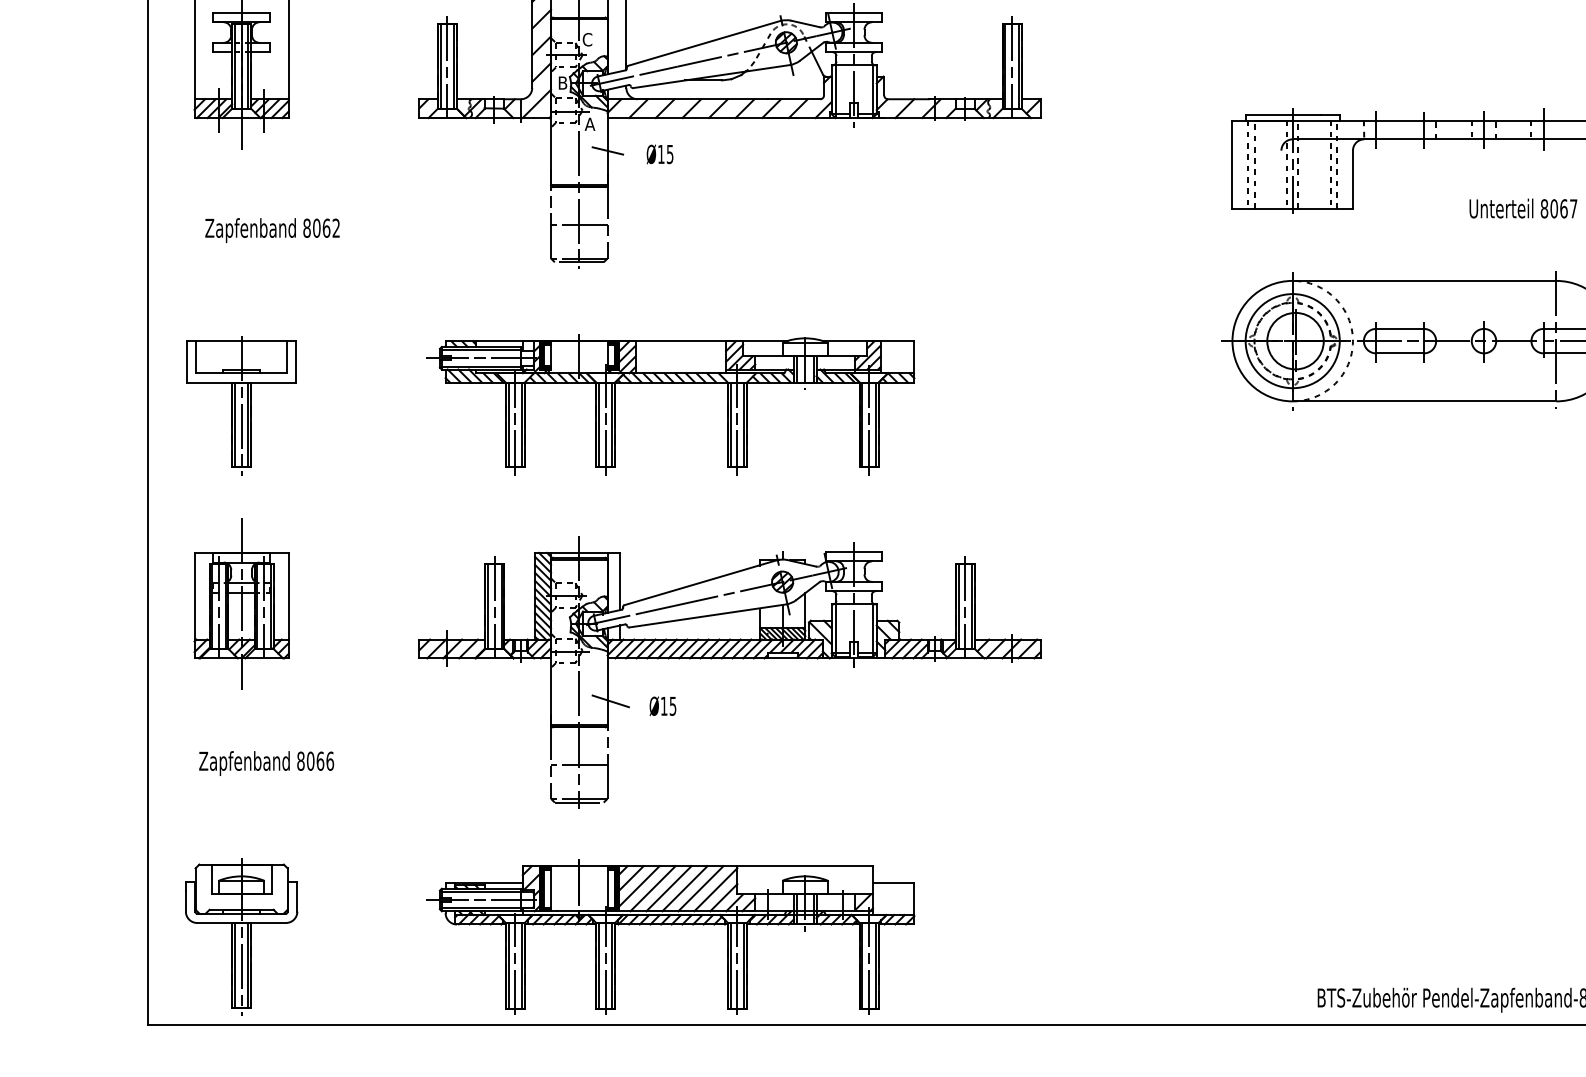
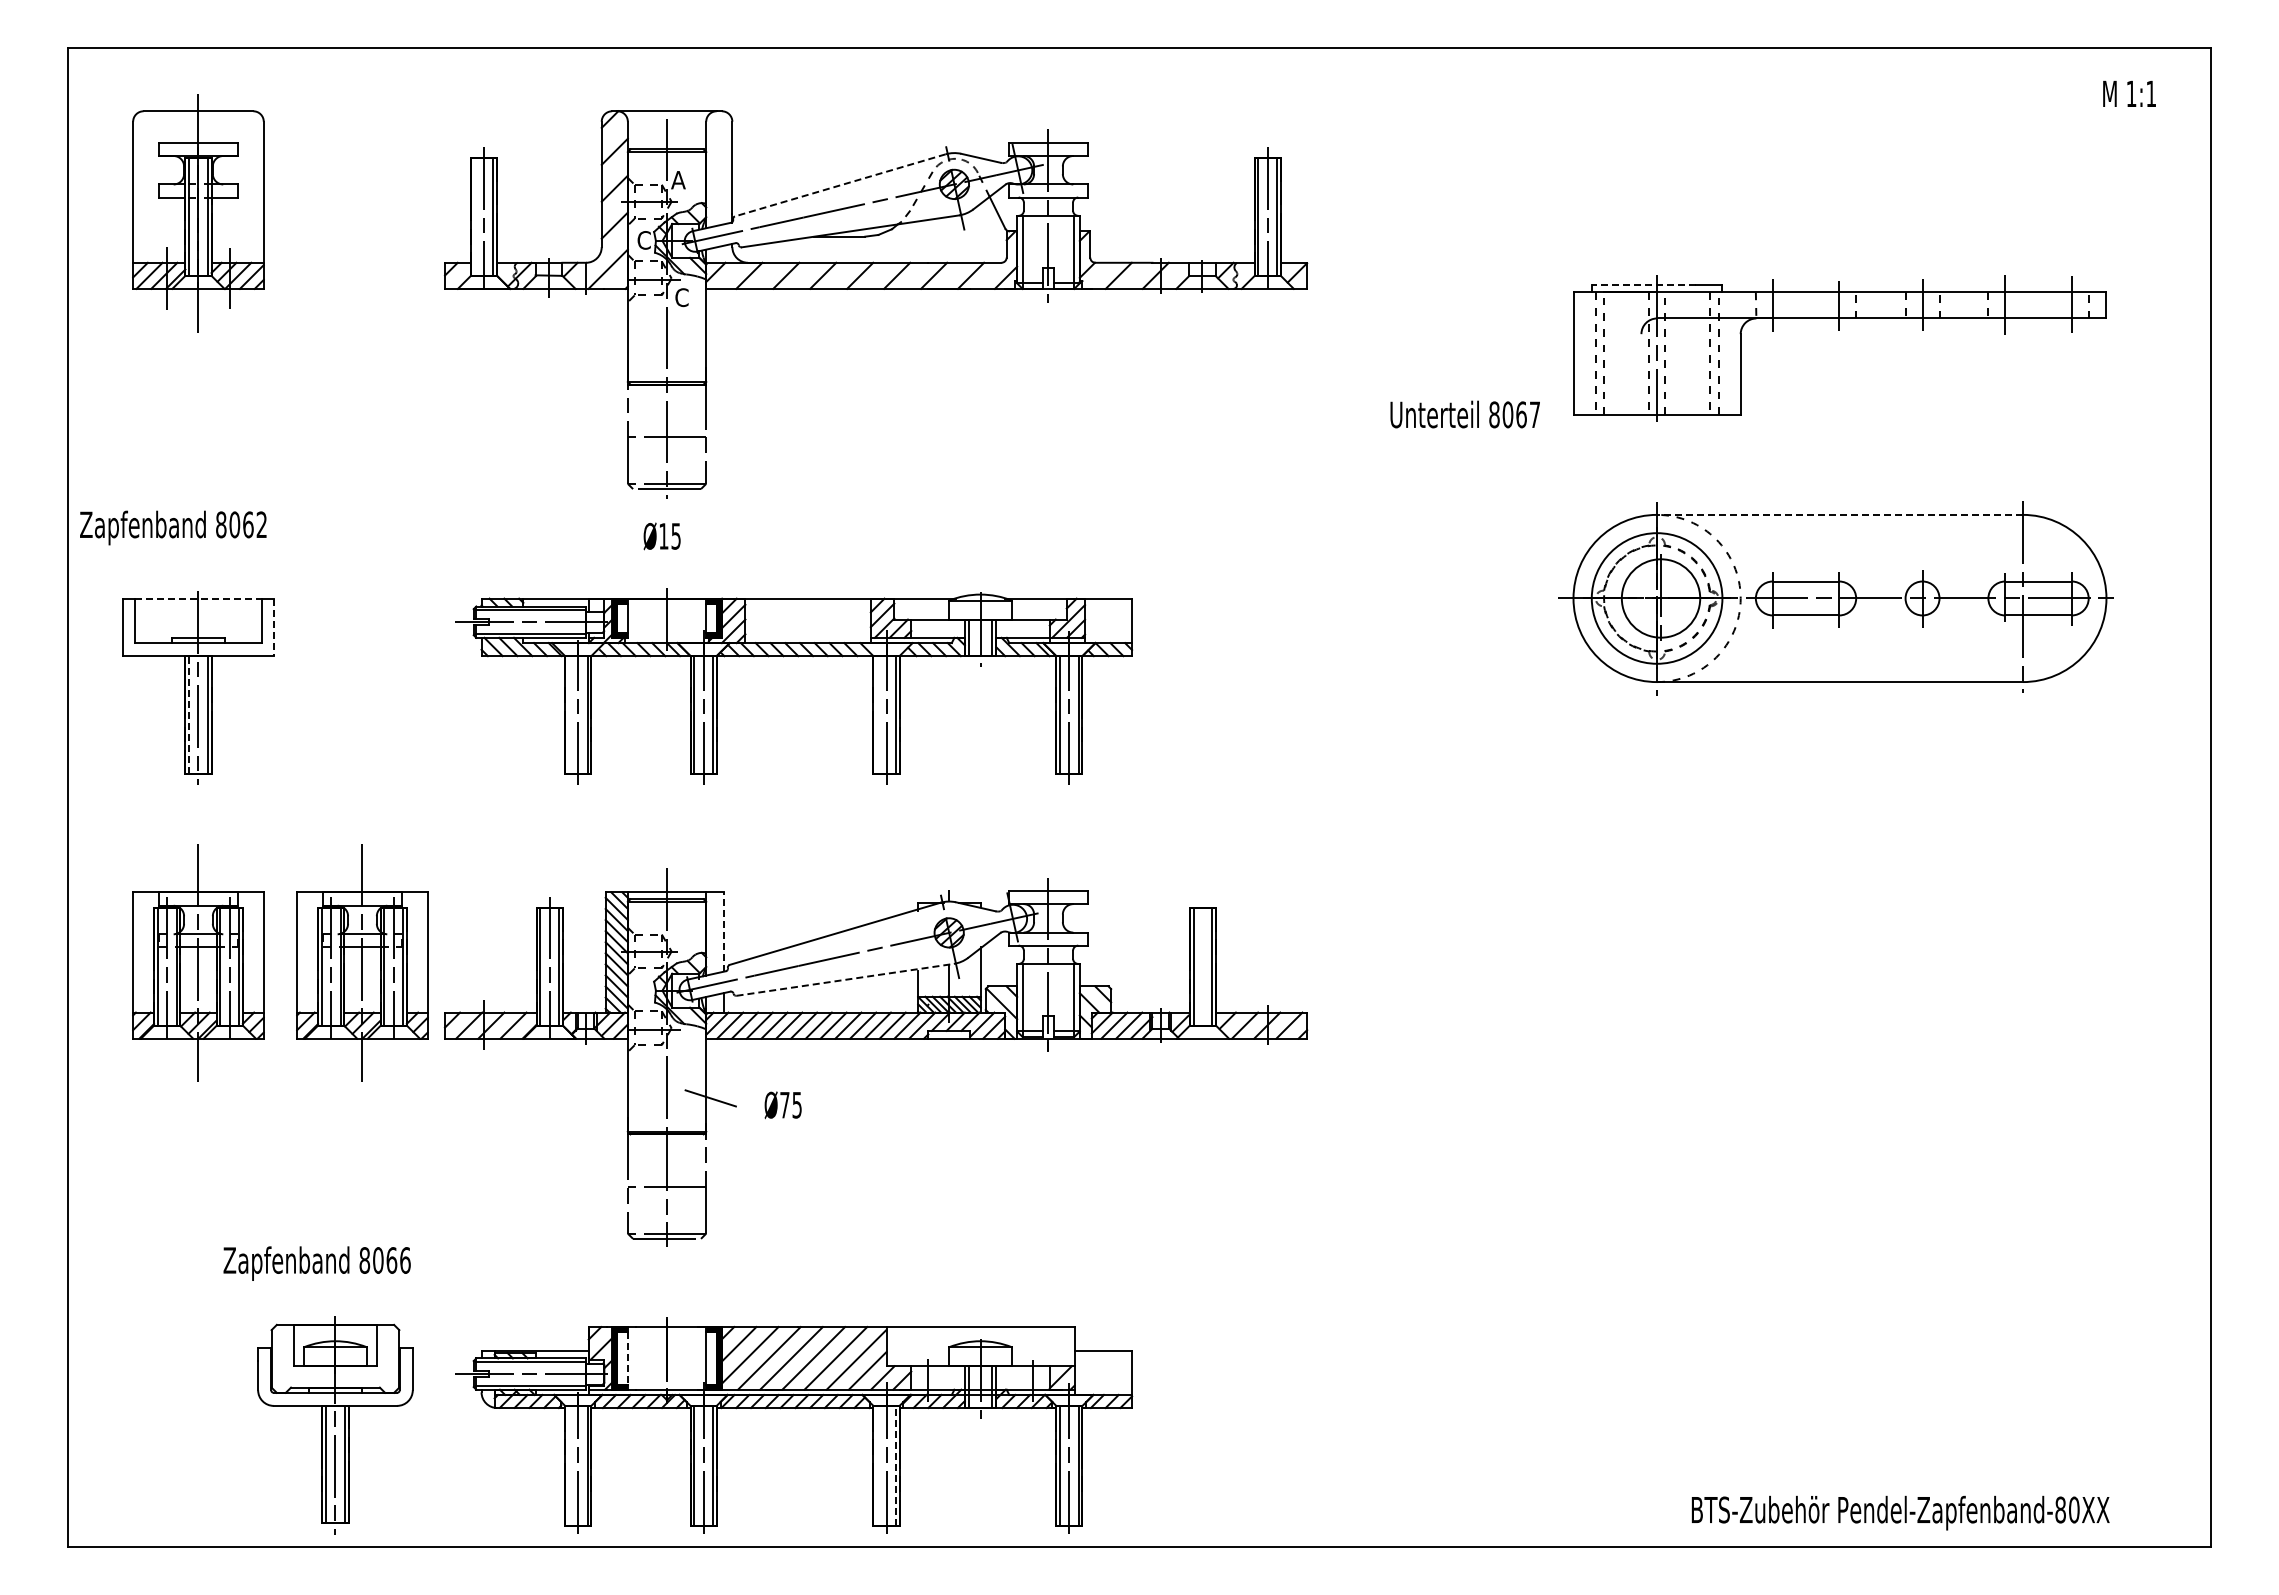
text: (587, 39) -> (678, 179), C -> A
line: (704, 43) -> (840, 185), solid -> dashed
line: (440, 65) -> (474, 216), removed
text: (562, 83) -> (643, 240), B -> C
line: (1282, 114) -> (1643, 284), solid -> dashed
text: (589, 124) -> (681, 297), A -> C
line: (607, 150) -> (706, 334), removed
text: (659, 154) -> (661, 536), moved
text: (1522, 208) -> (1464, 414), moved
text: (272, 230) -> (173, 527), moved
line: (1424, 280) -> (1839, 514), solid -> dashed
line: (241, 341) -> (198, 598), solid -> dashed
line: (296, 362) -> (274, 627), solid -> dashed
line: (235, 424) -> (189, 714), solid -> dashed
line: (508, 424) -> (568, 714), removed
line: (730, 424) -> (877, 714), removed
line: (620, 581) -> (724, 932), solid -> dashed
part: (359, 603) -> (362, 962), added
line: (965, 607) -> (1202, 967), removed
line: (707, 615) -> (845, 979), solid -> dashed
text: (663, 706) -> (784, 1105), Ø15 -> Ø75
text: (266, 763) -> (316, 1263), moved
line: (550, 888) -> (627, 1358), solid -> dashed
part: (241, 937) -> (335, 1425), moved
line: (508, 965) -> (568, 1465), removed
line: (730, 965) -> (877, 1465), removed
line: (743, 965) -> (895, 1465), solid -> dashed

